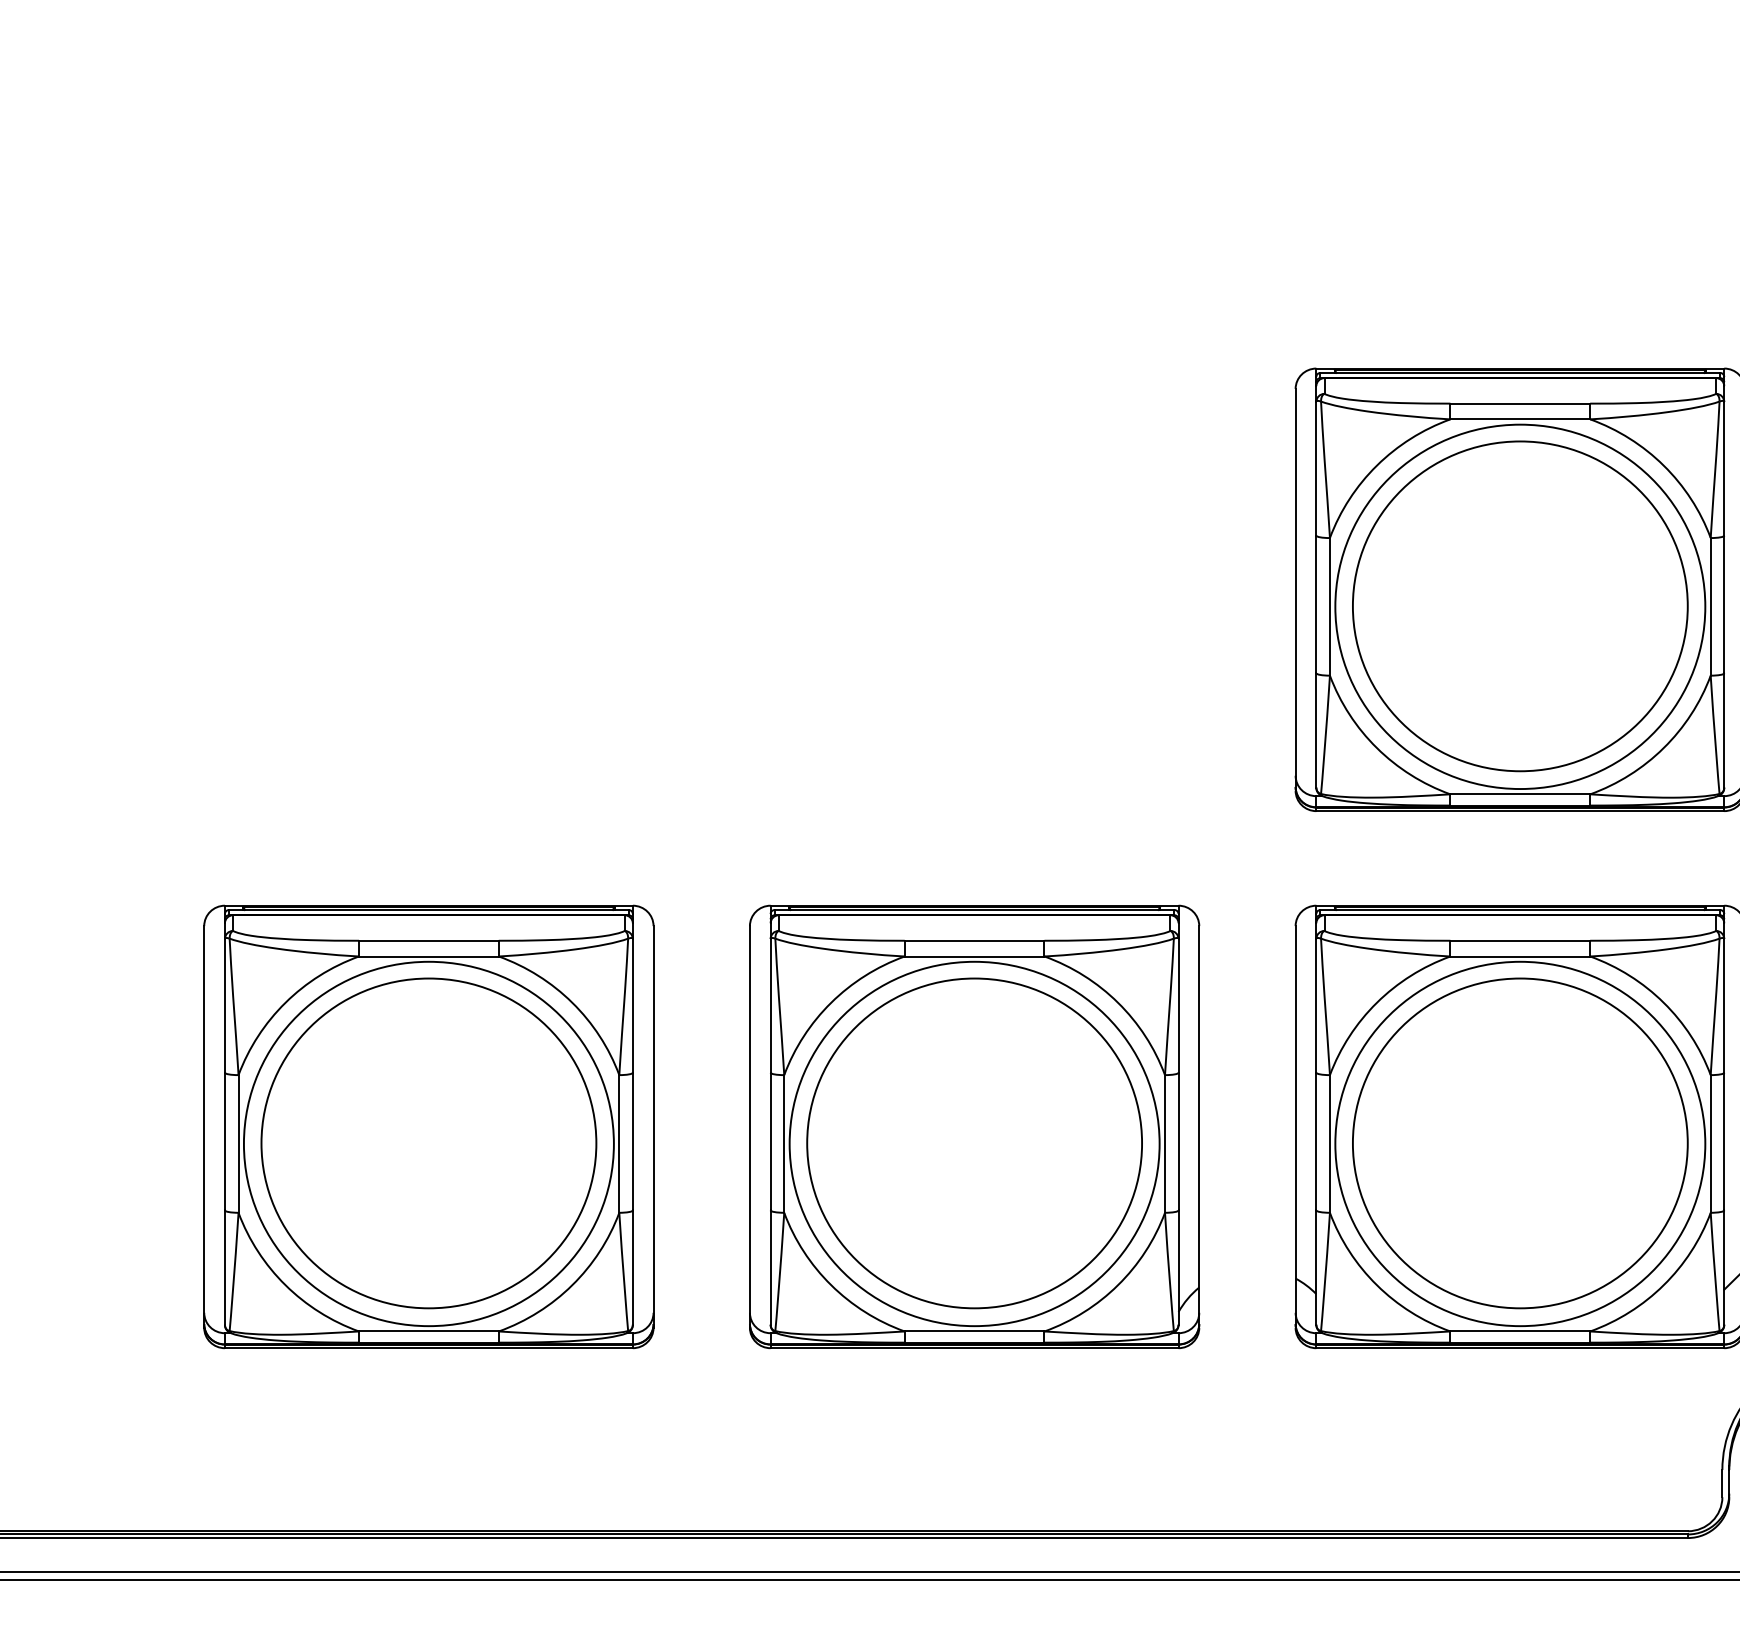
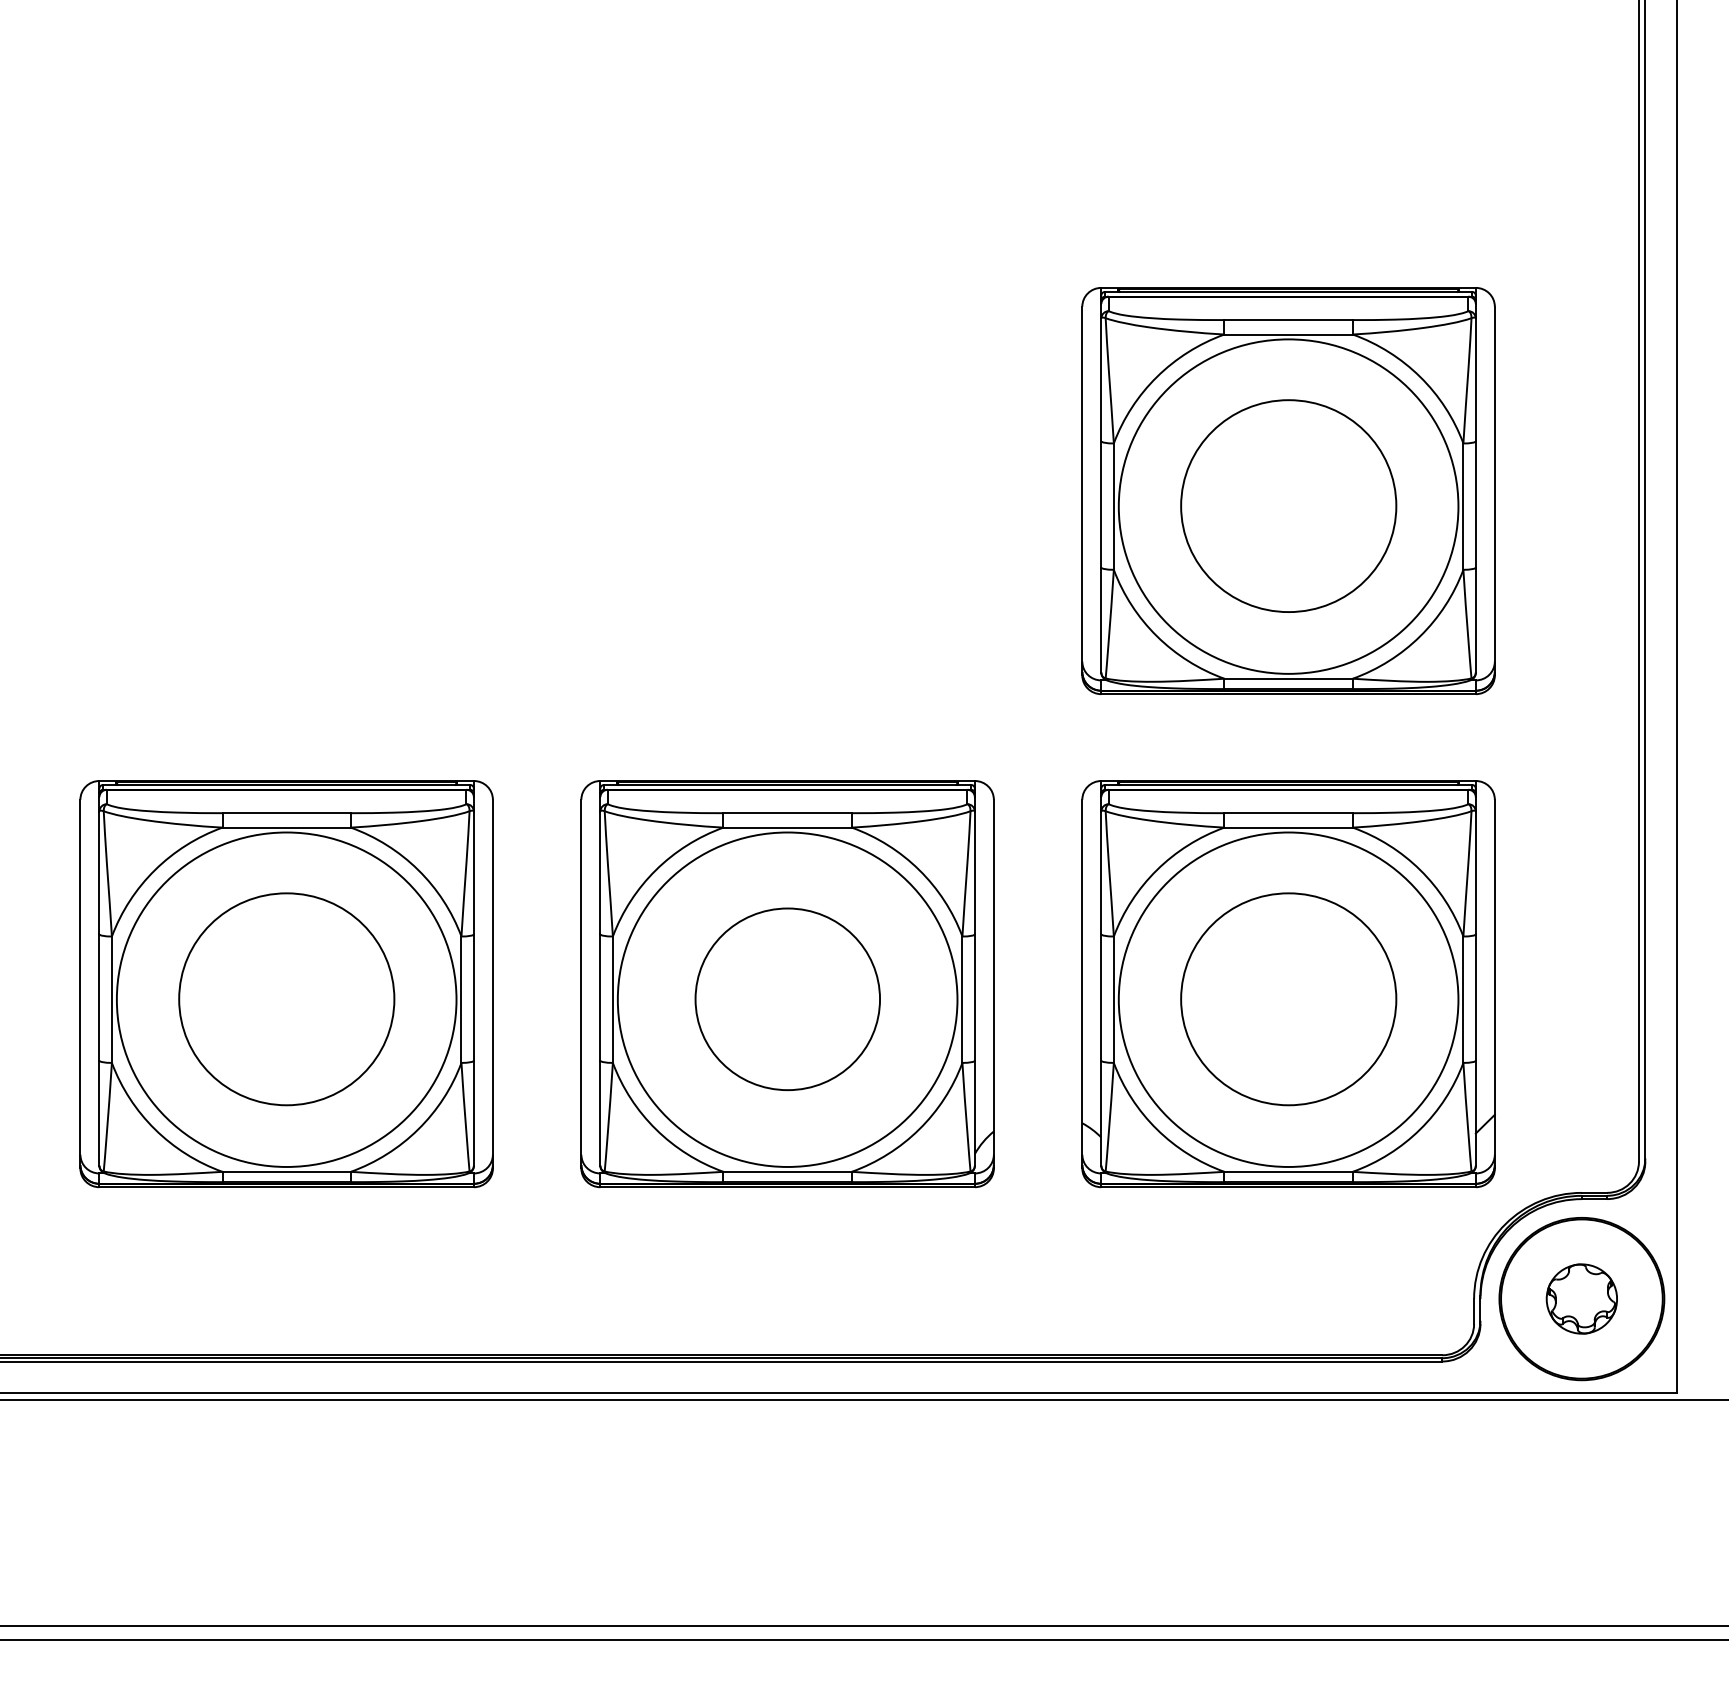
part: (1520, 605) -> (1288, 505), size x0.7
part: (428, 1143) -> (286, 999), size x0.7
part: (974, 1143) -> (787, 999), size x0.6
part: (1520, 1143) -> (1288, 999), size x0.7

